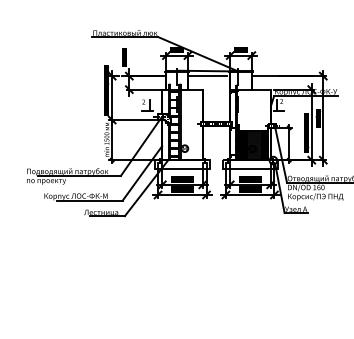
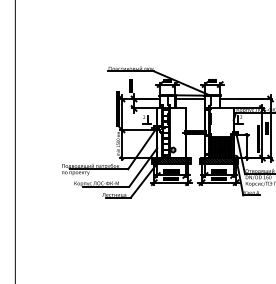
hatch: (182, 164) -> (171, 161), added
hatch: (250, 164) -> (219, 161), added

